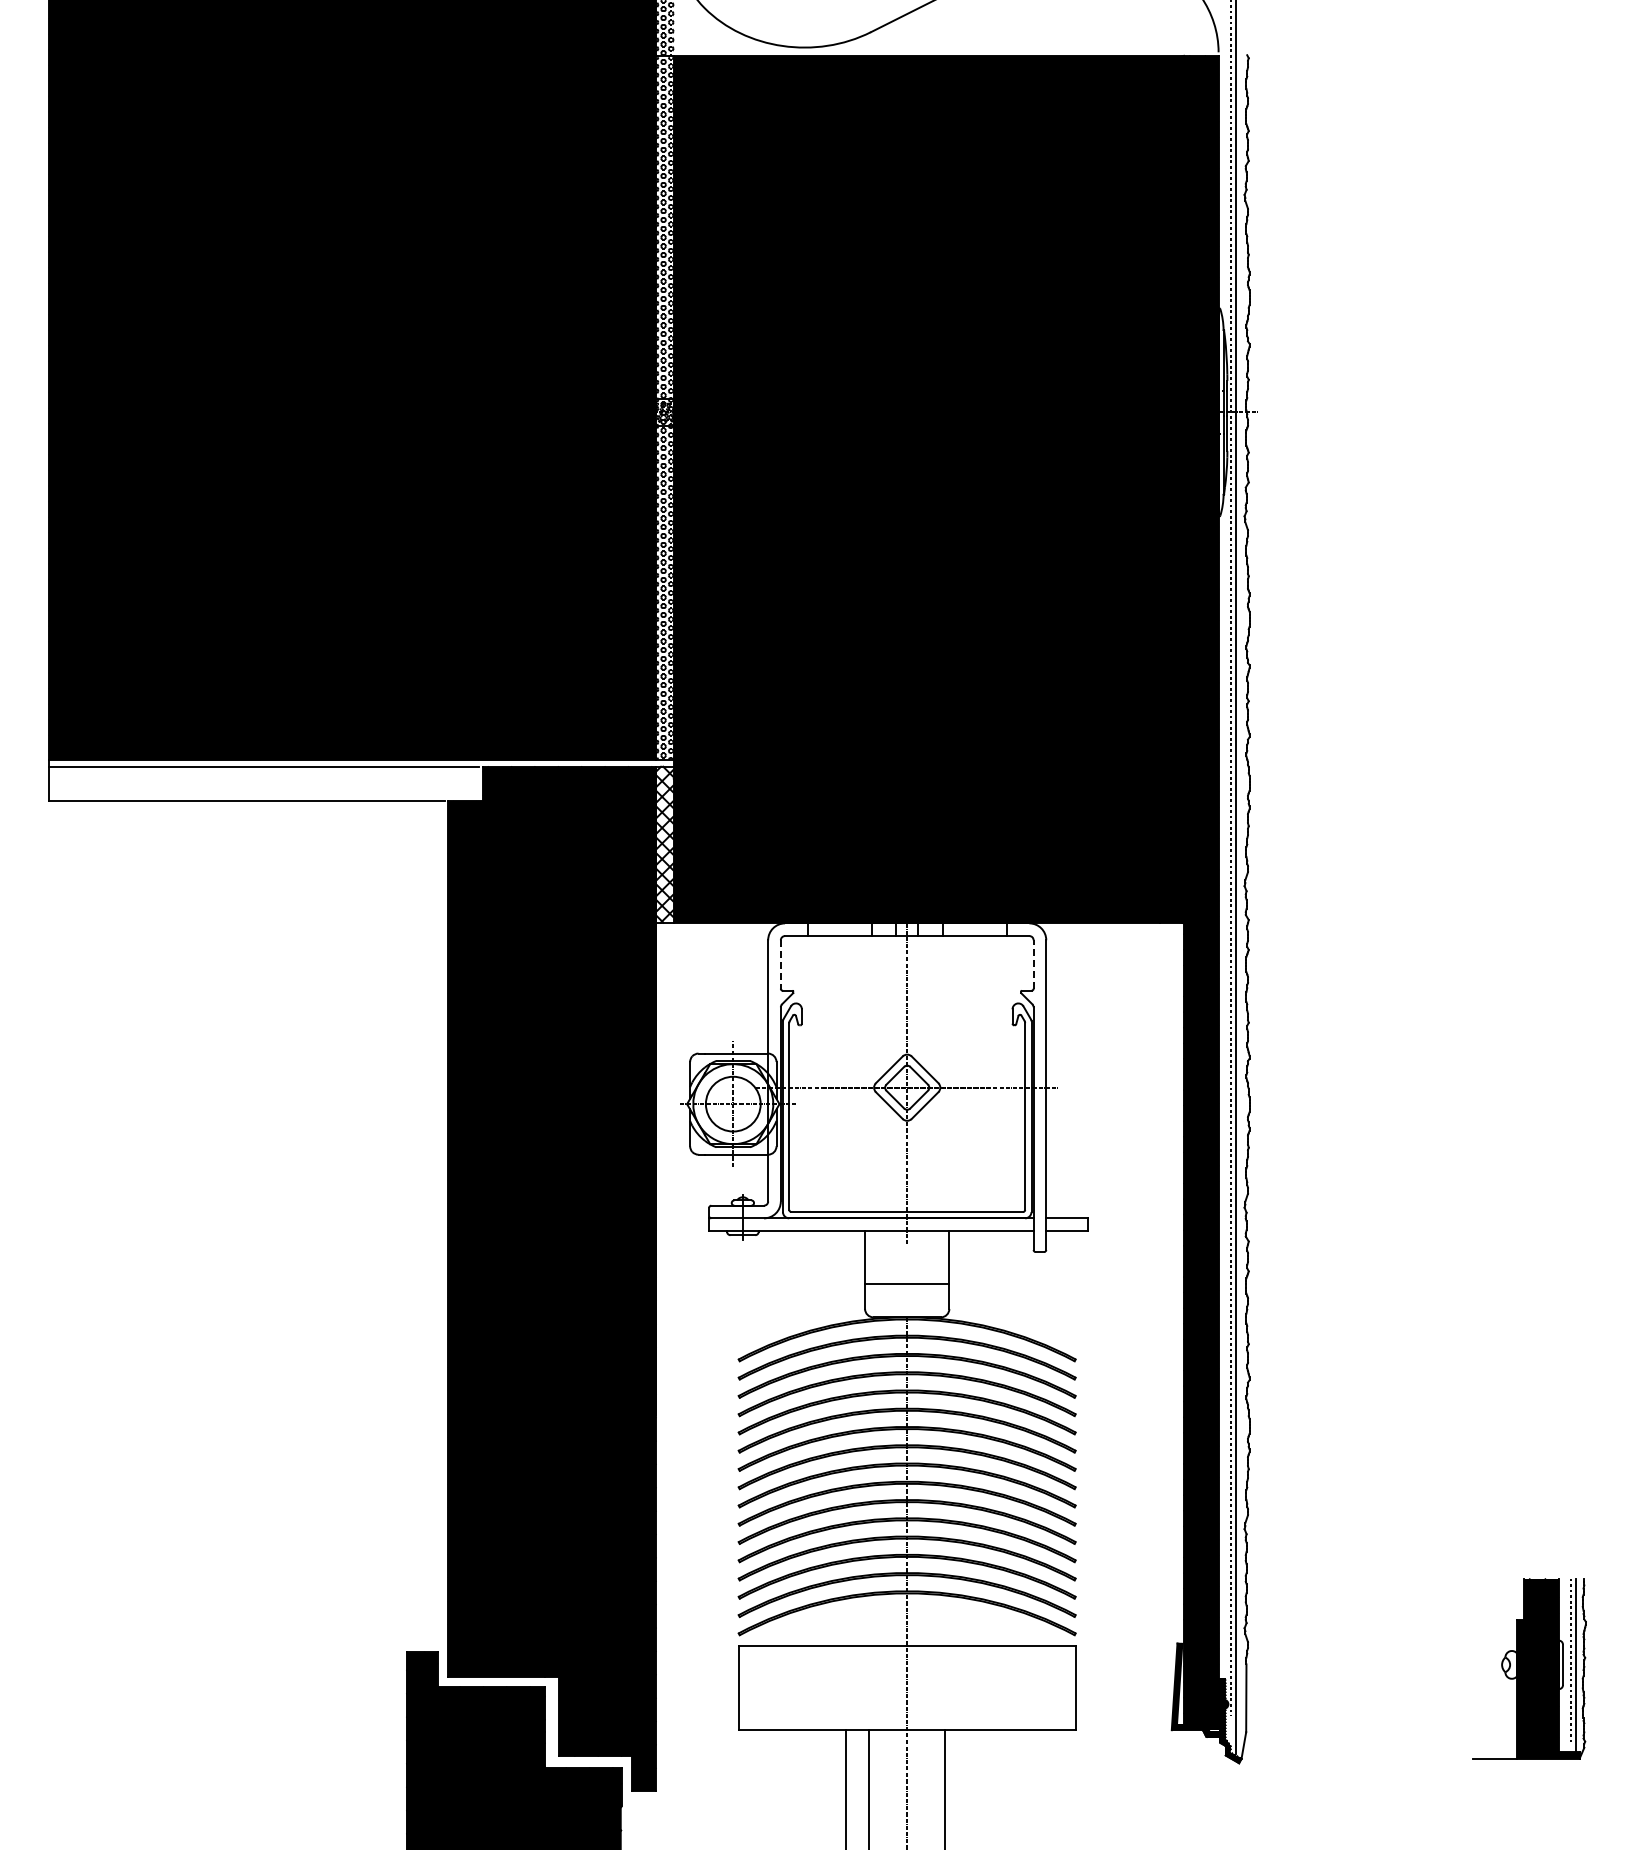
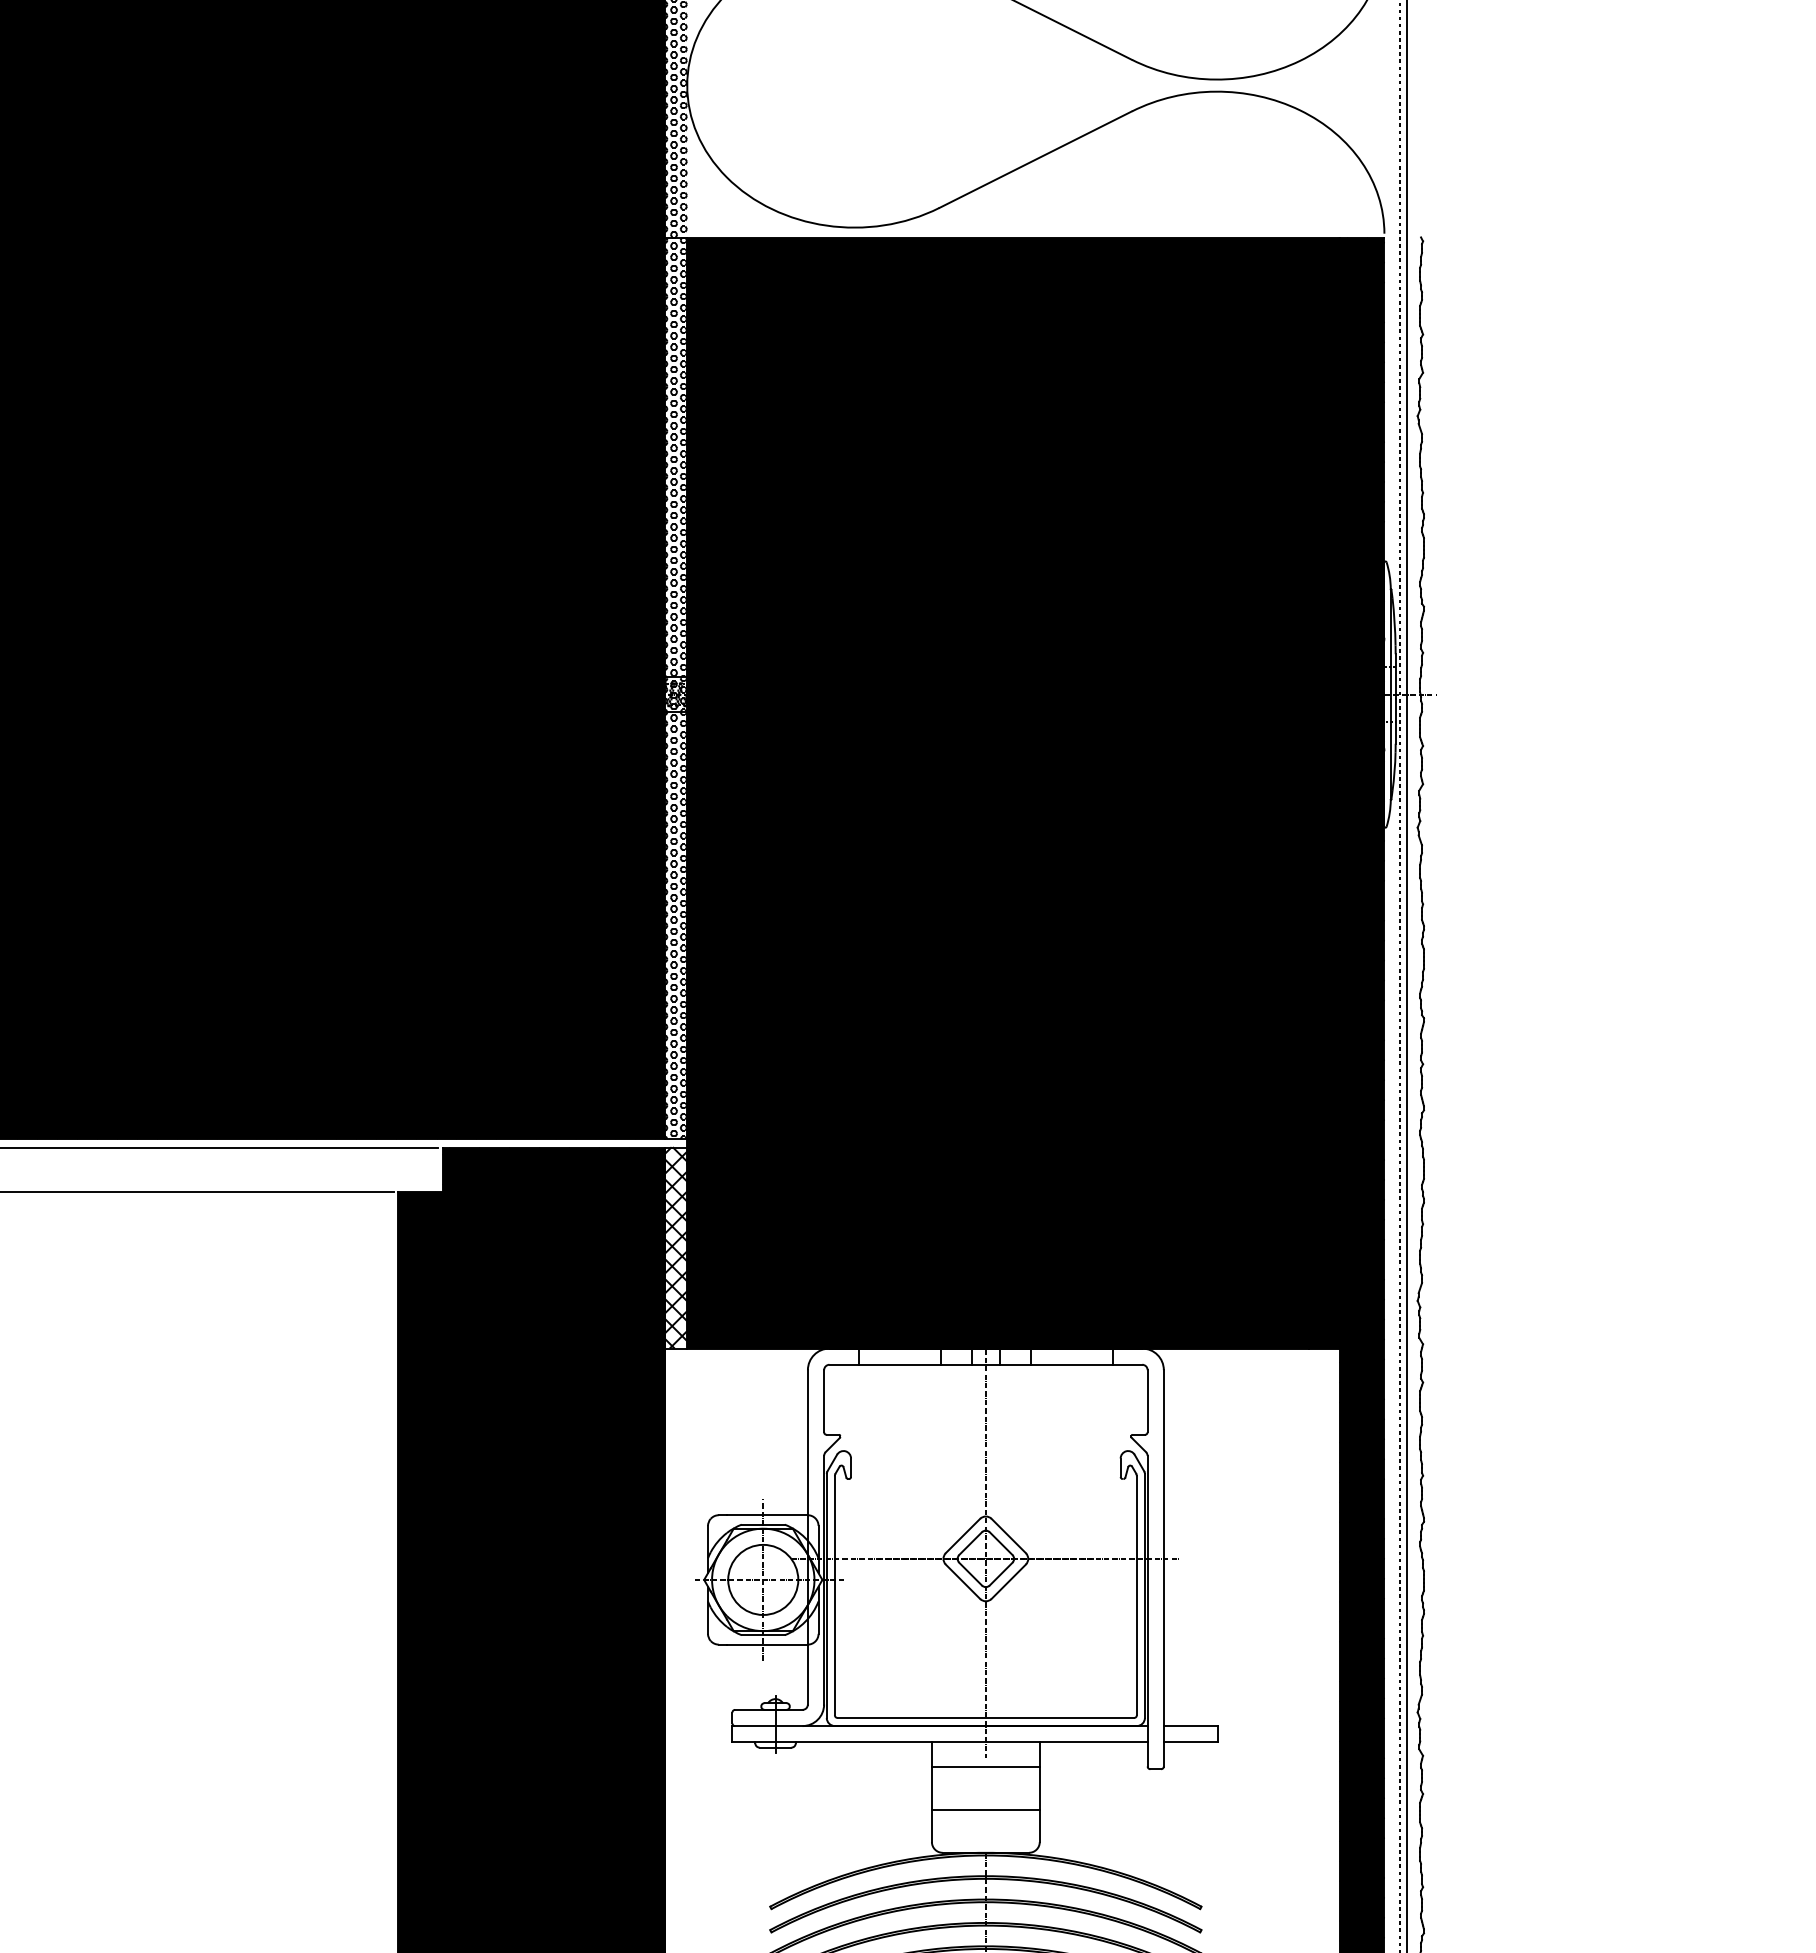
line: (1033, 963) -> (1147, 1399), dashed -> solid
line: (780, 964) -> (823, 1401), dashed -> solid
line: (907, 1249) -> (986, 1765), added

